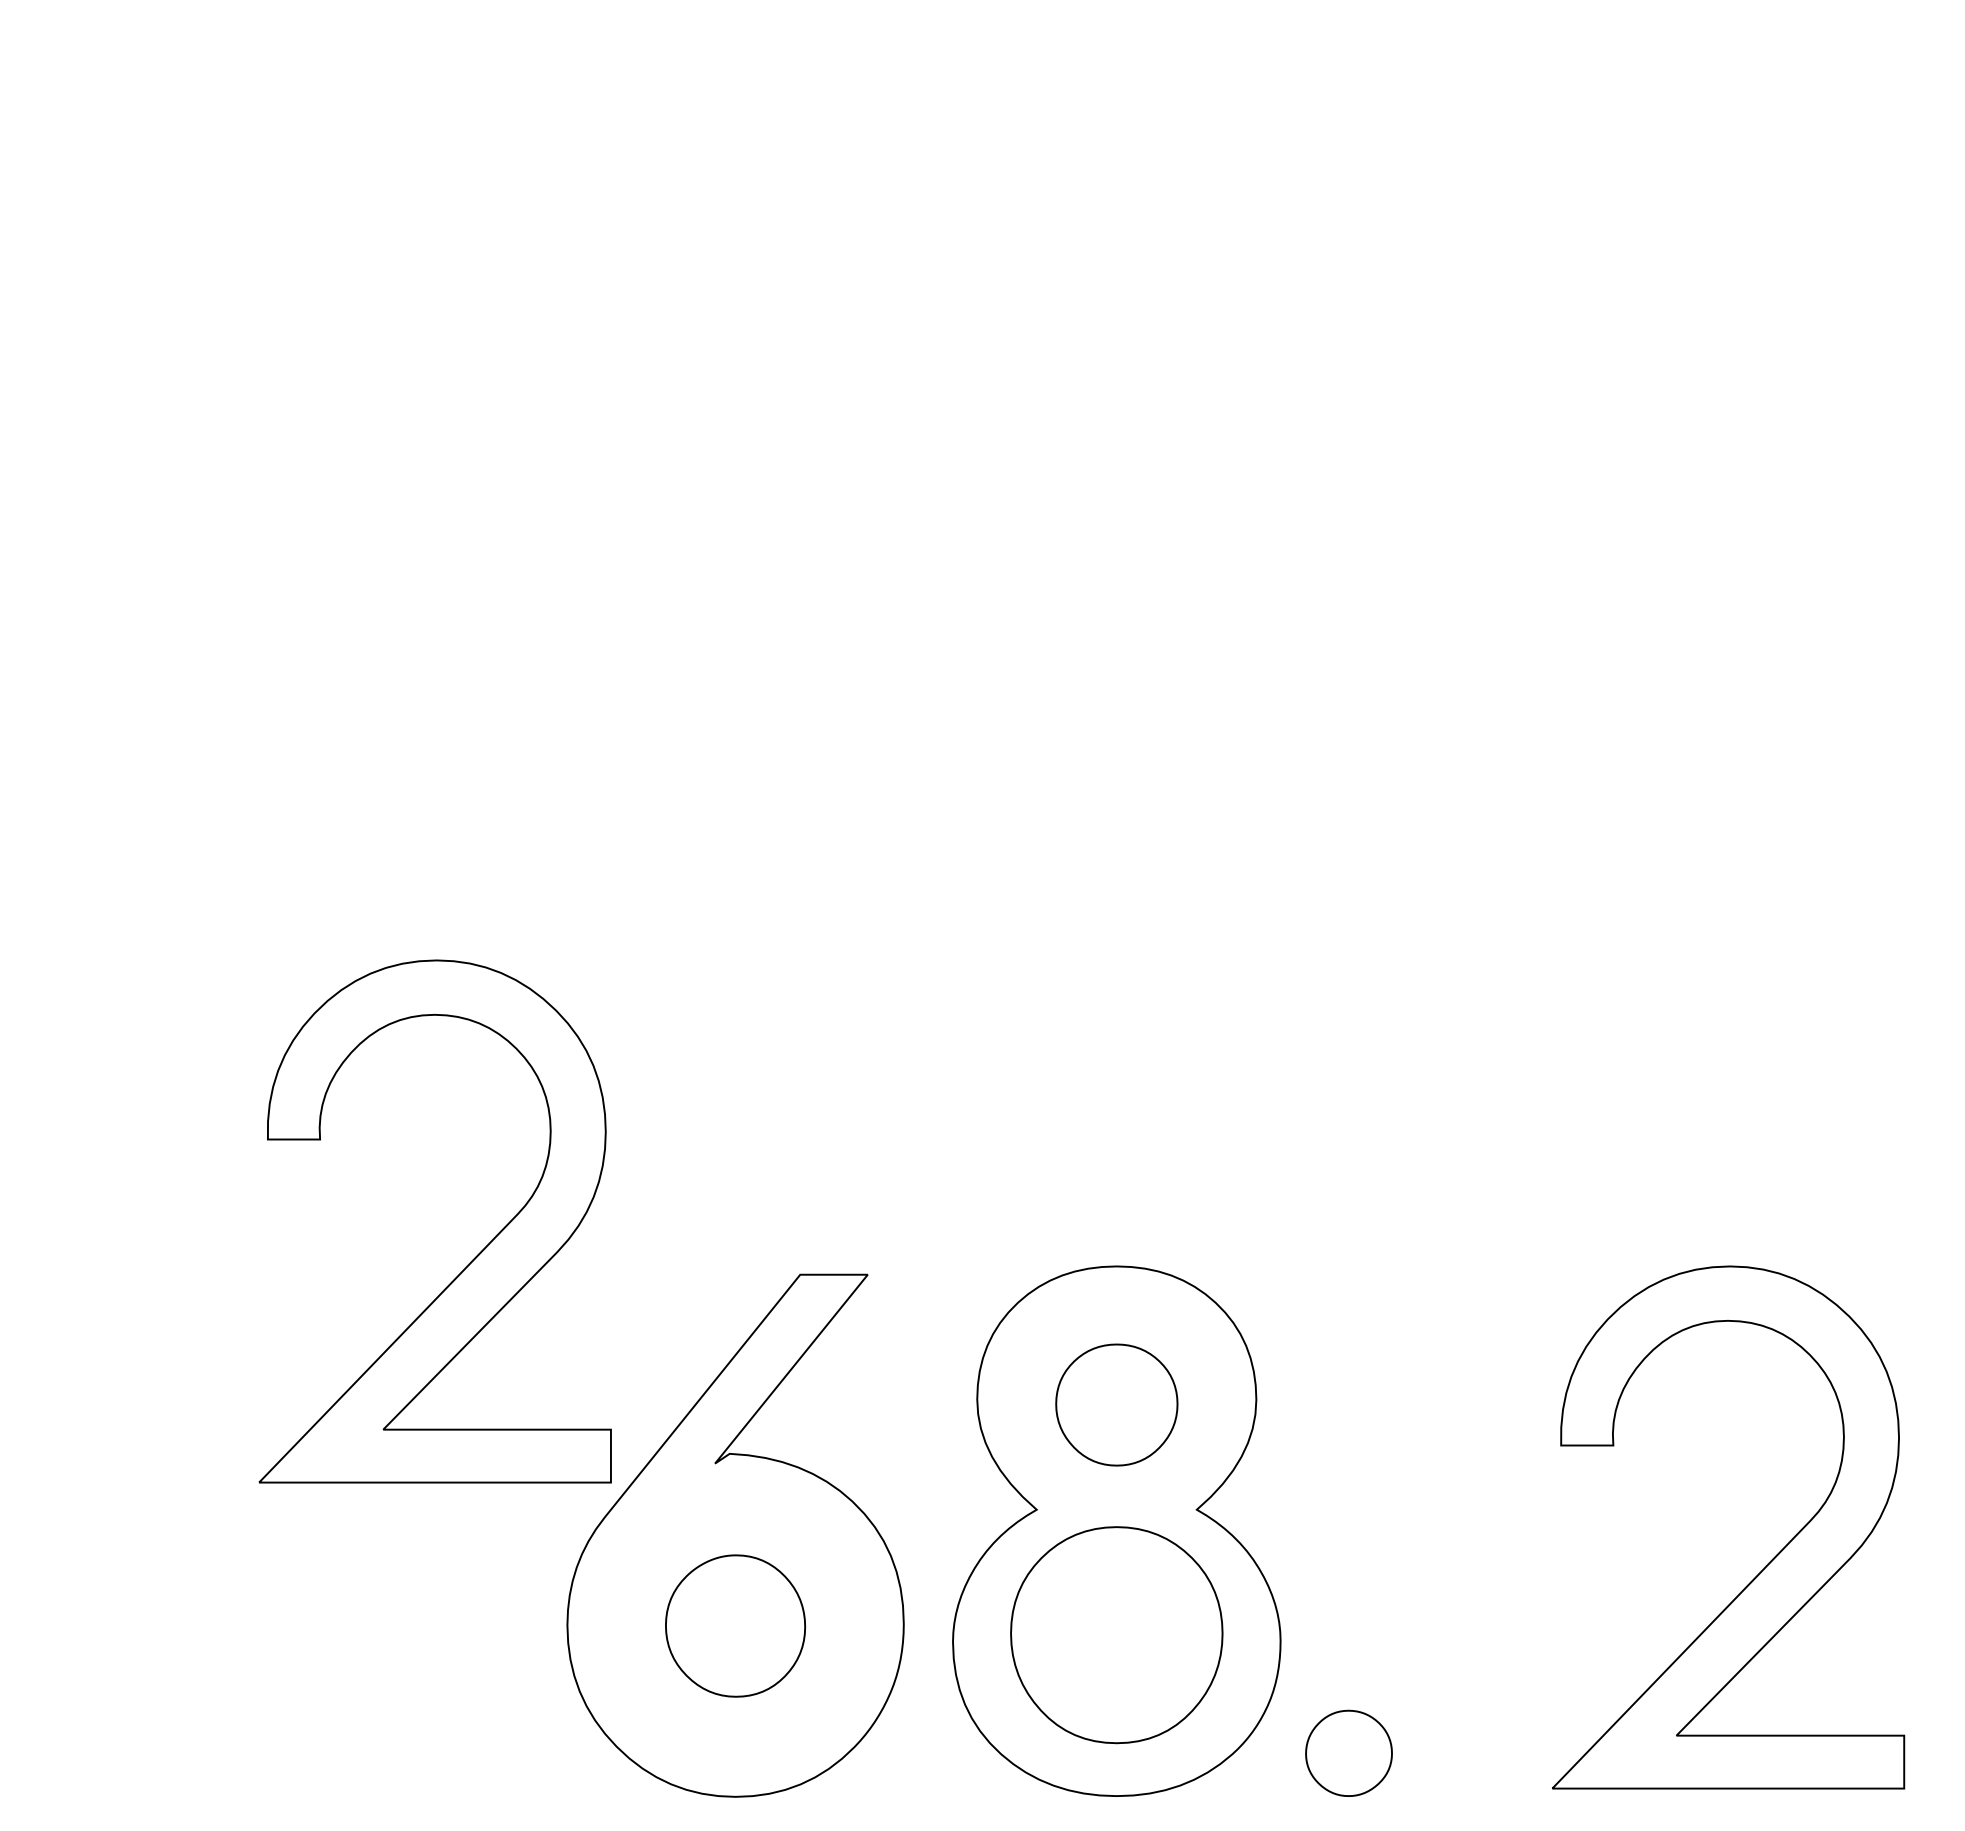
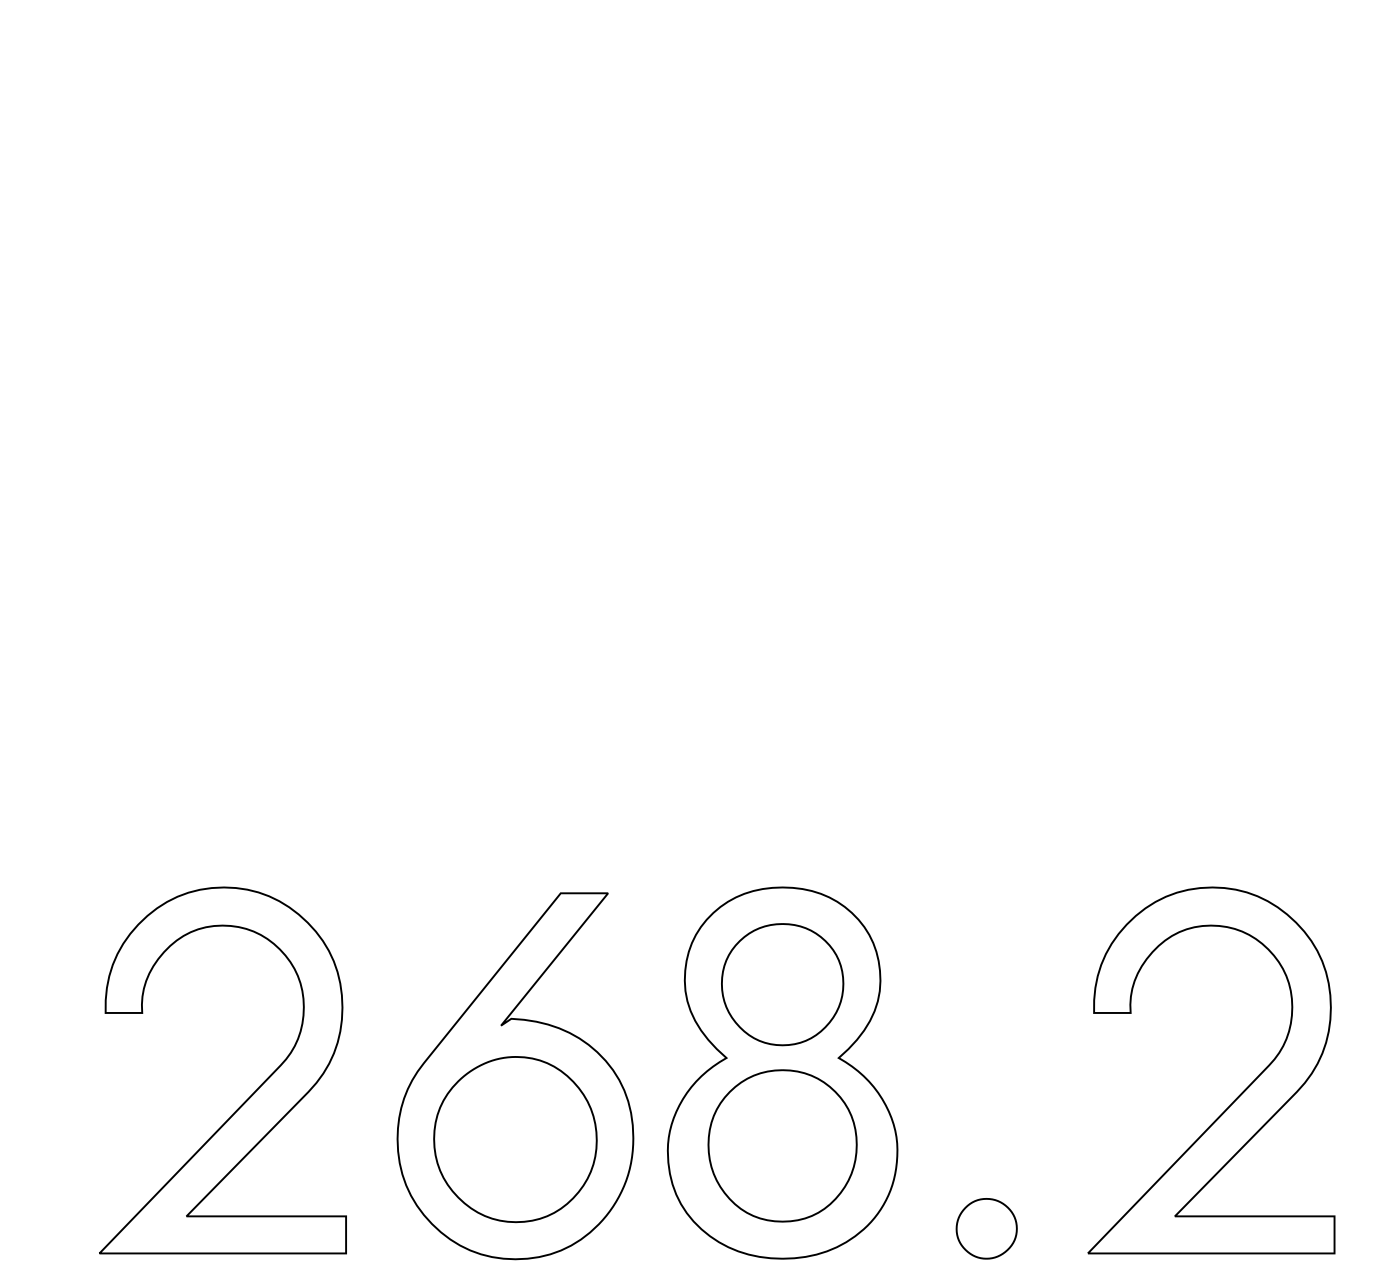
part: (472, 1259) -> (249, 1097), moved
part: (1116, 1404) -> (782, 984), size x1.43
part: (735, 1625) -> (515, 1139), size x1.67
part: (1348, 1752) -> (986, 1228), moved

